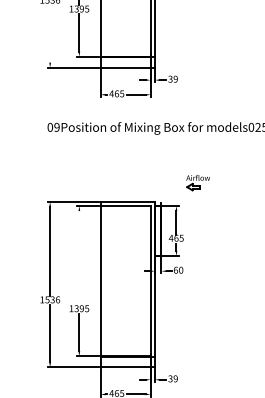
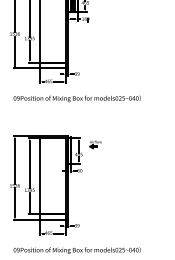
line: (49, 32) -> (14, 50), added
part: (197, 182) -> (95, 144), moved
line: (78, 257) -> (29, 164), added

